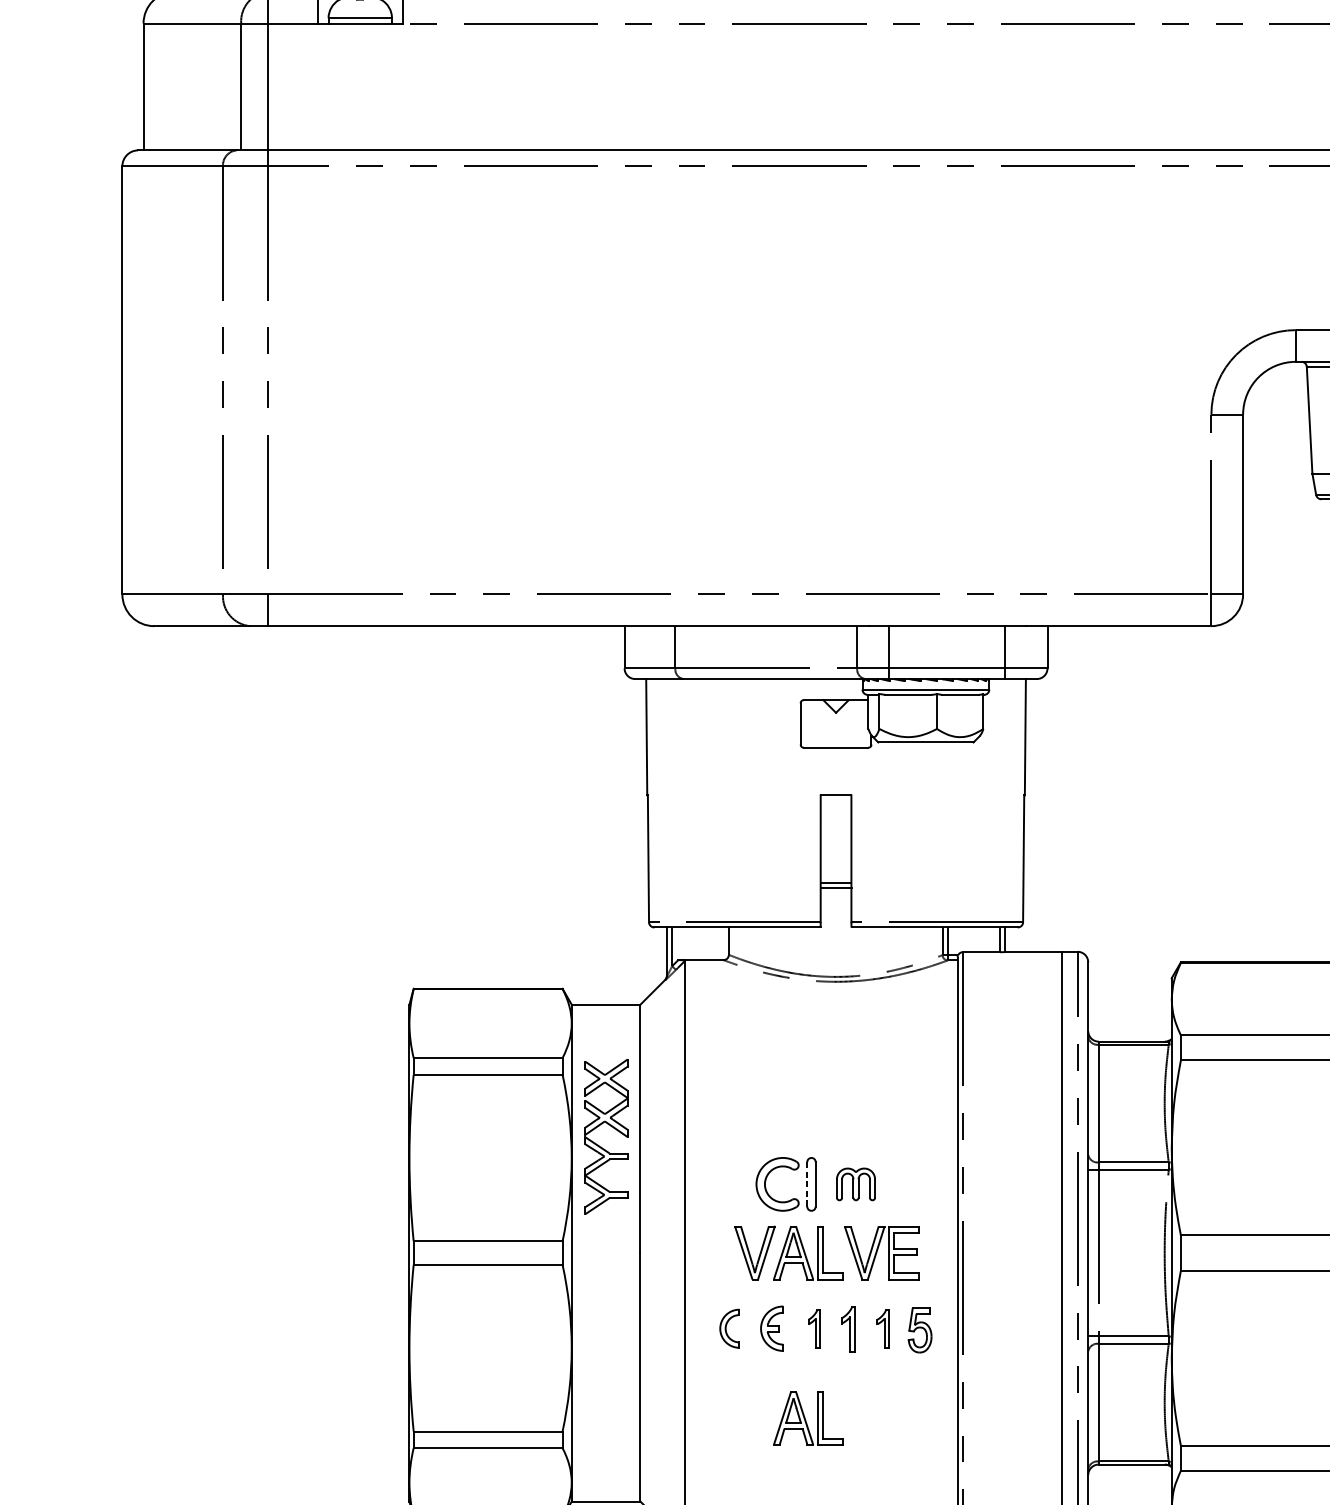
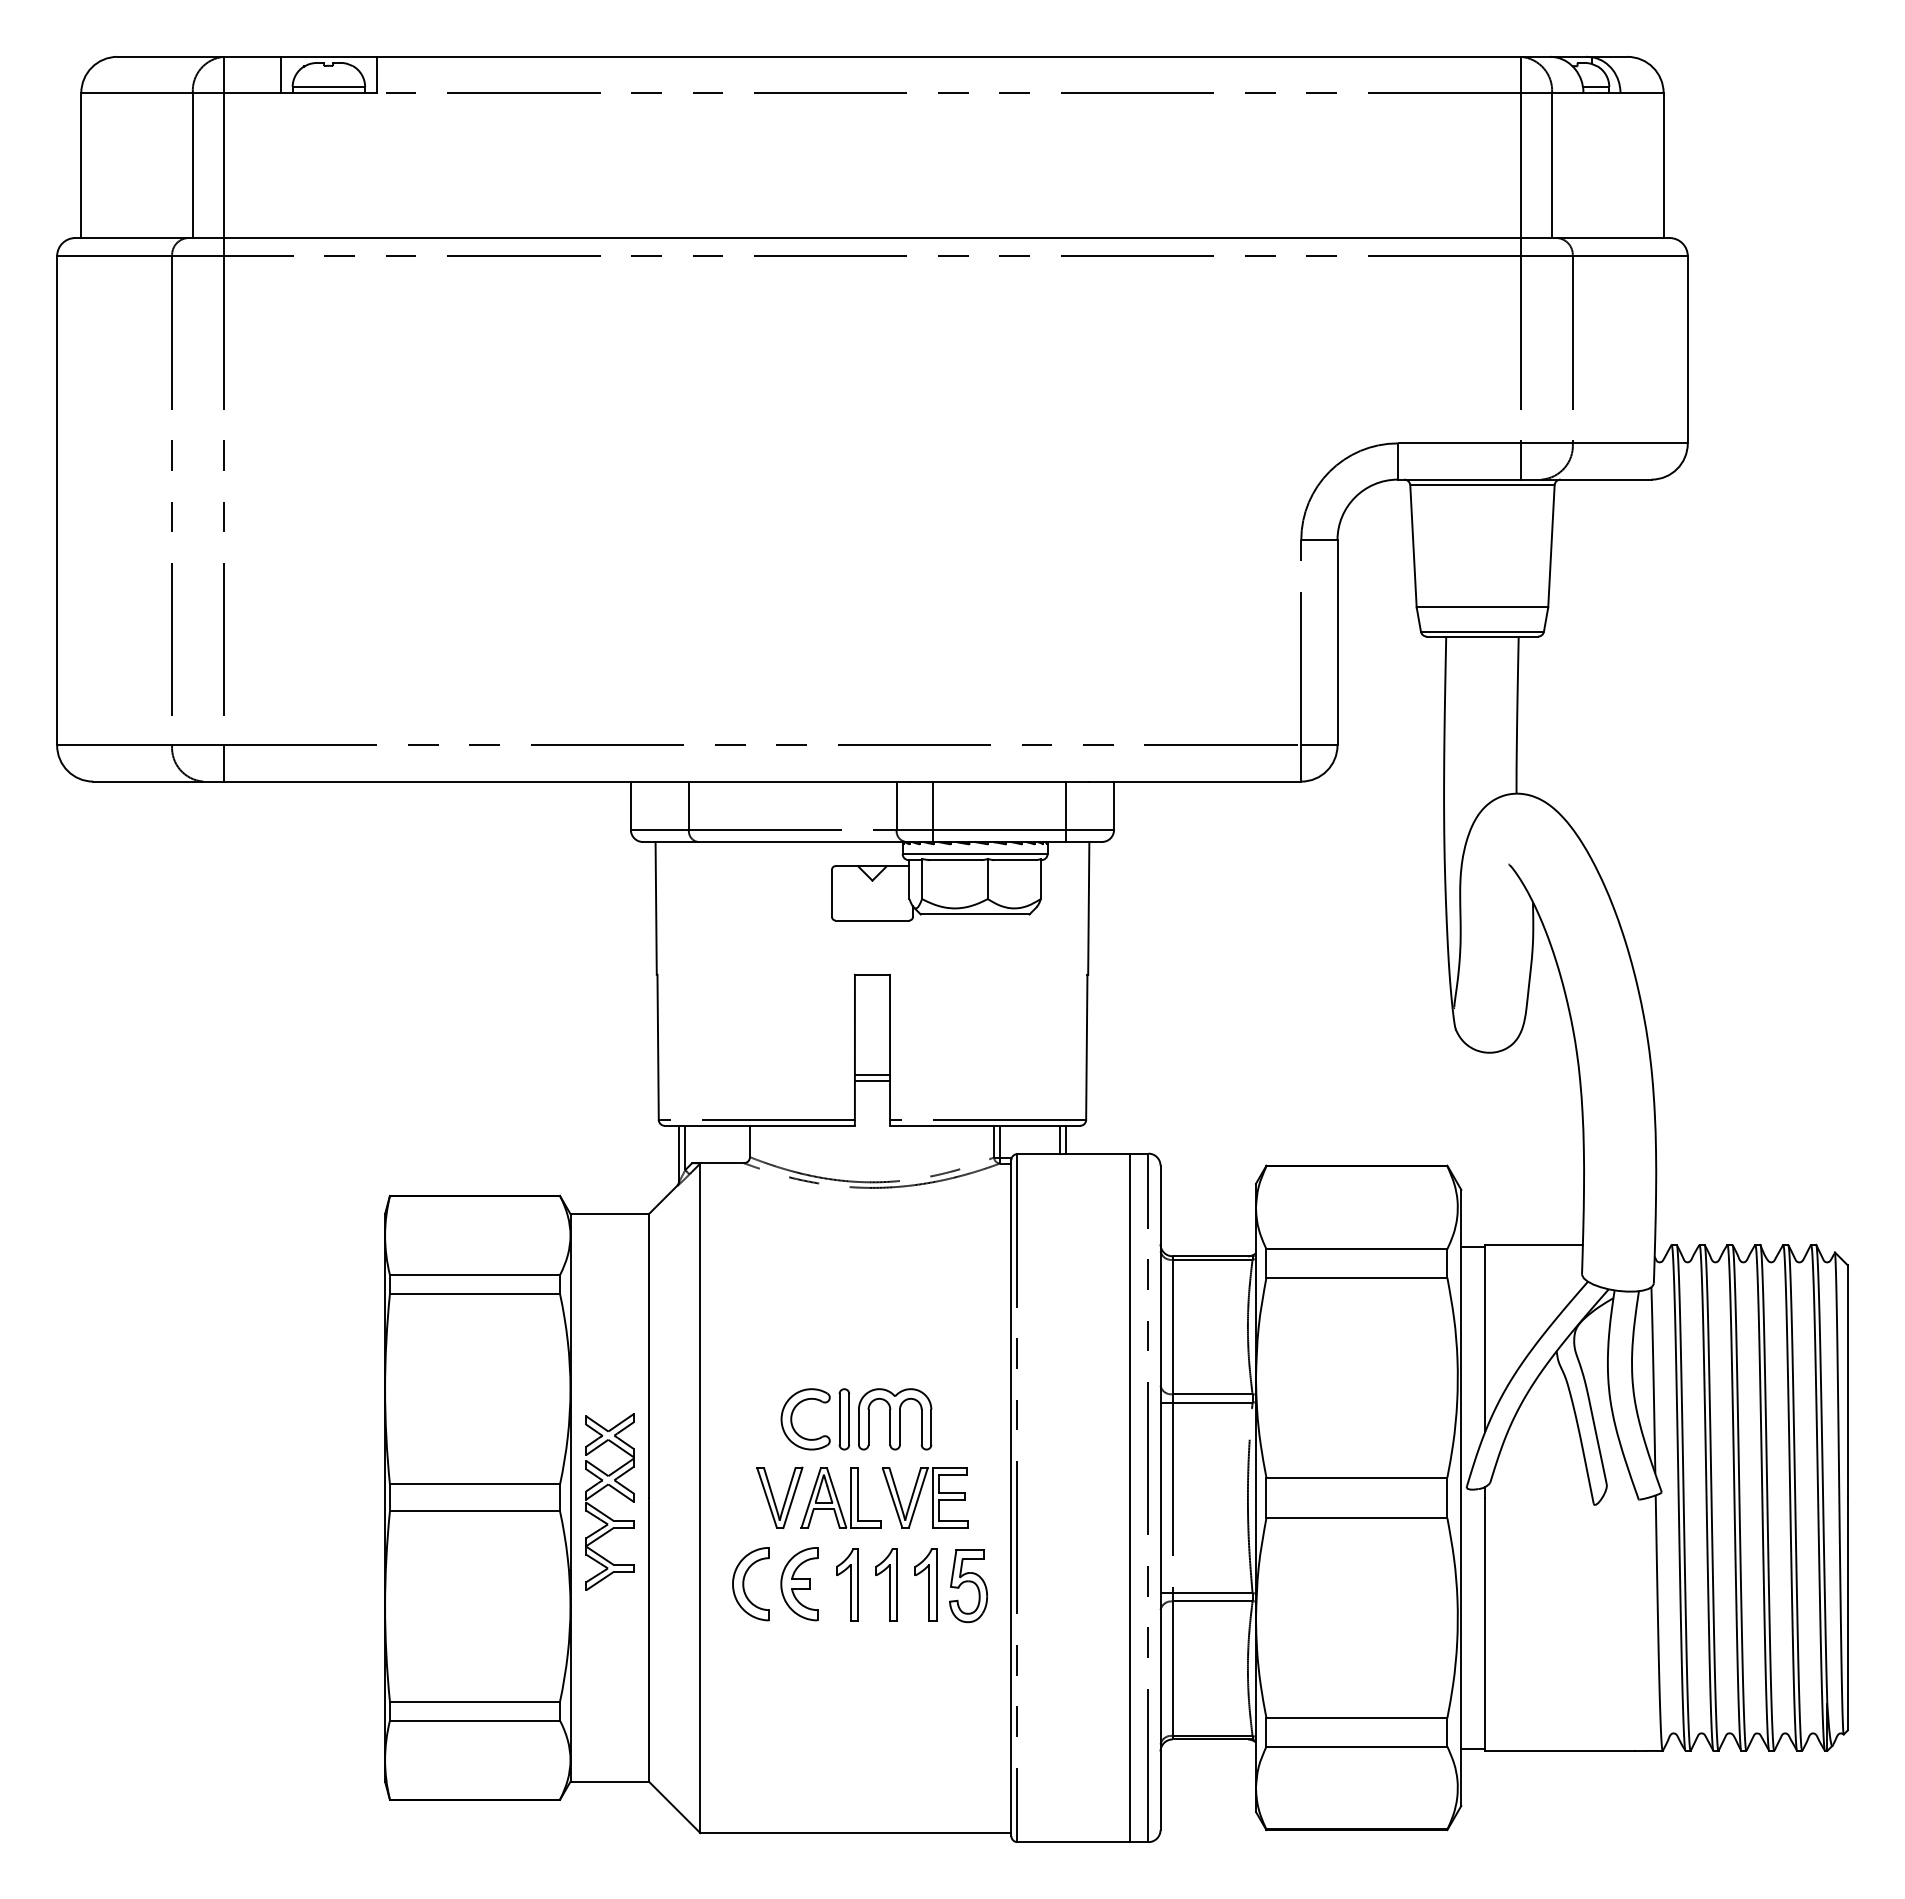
part: (612, 1127) -> (616, 1491), moved
line: (807, 1183) -> (839, 1418), dashed -> solid
part: (856, 1184) -> (895, 1419), size x1.67
part: (729, 1328) -> (750, 1584), size x1.67
part: (772, 1328) -> (799, 1584), size x1.43
part: (814, 1328) -> (847, 1584), size x1.67
part: (848, 1328) -> (886, 1584), size x1.43
part: (882, 1328) -> (925, 1584), size x1.67
part: (920, 1330) -> (968, 1586), size x1.43
part: (808, 1418) -> (840, 1686), removed

